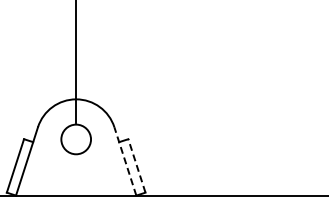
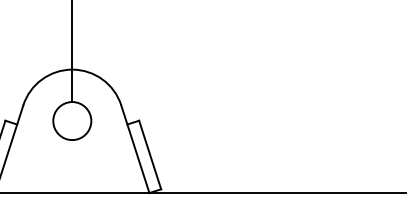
line: (125, 161) -> (135, 149), dashed -> solid
line: (136, 165) -> (149, 154), dashed -> solid

